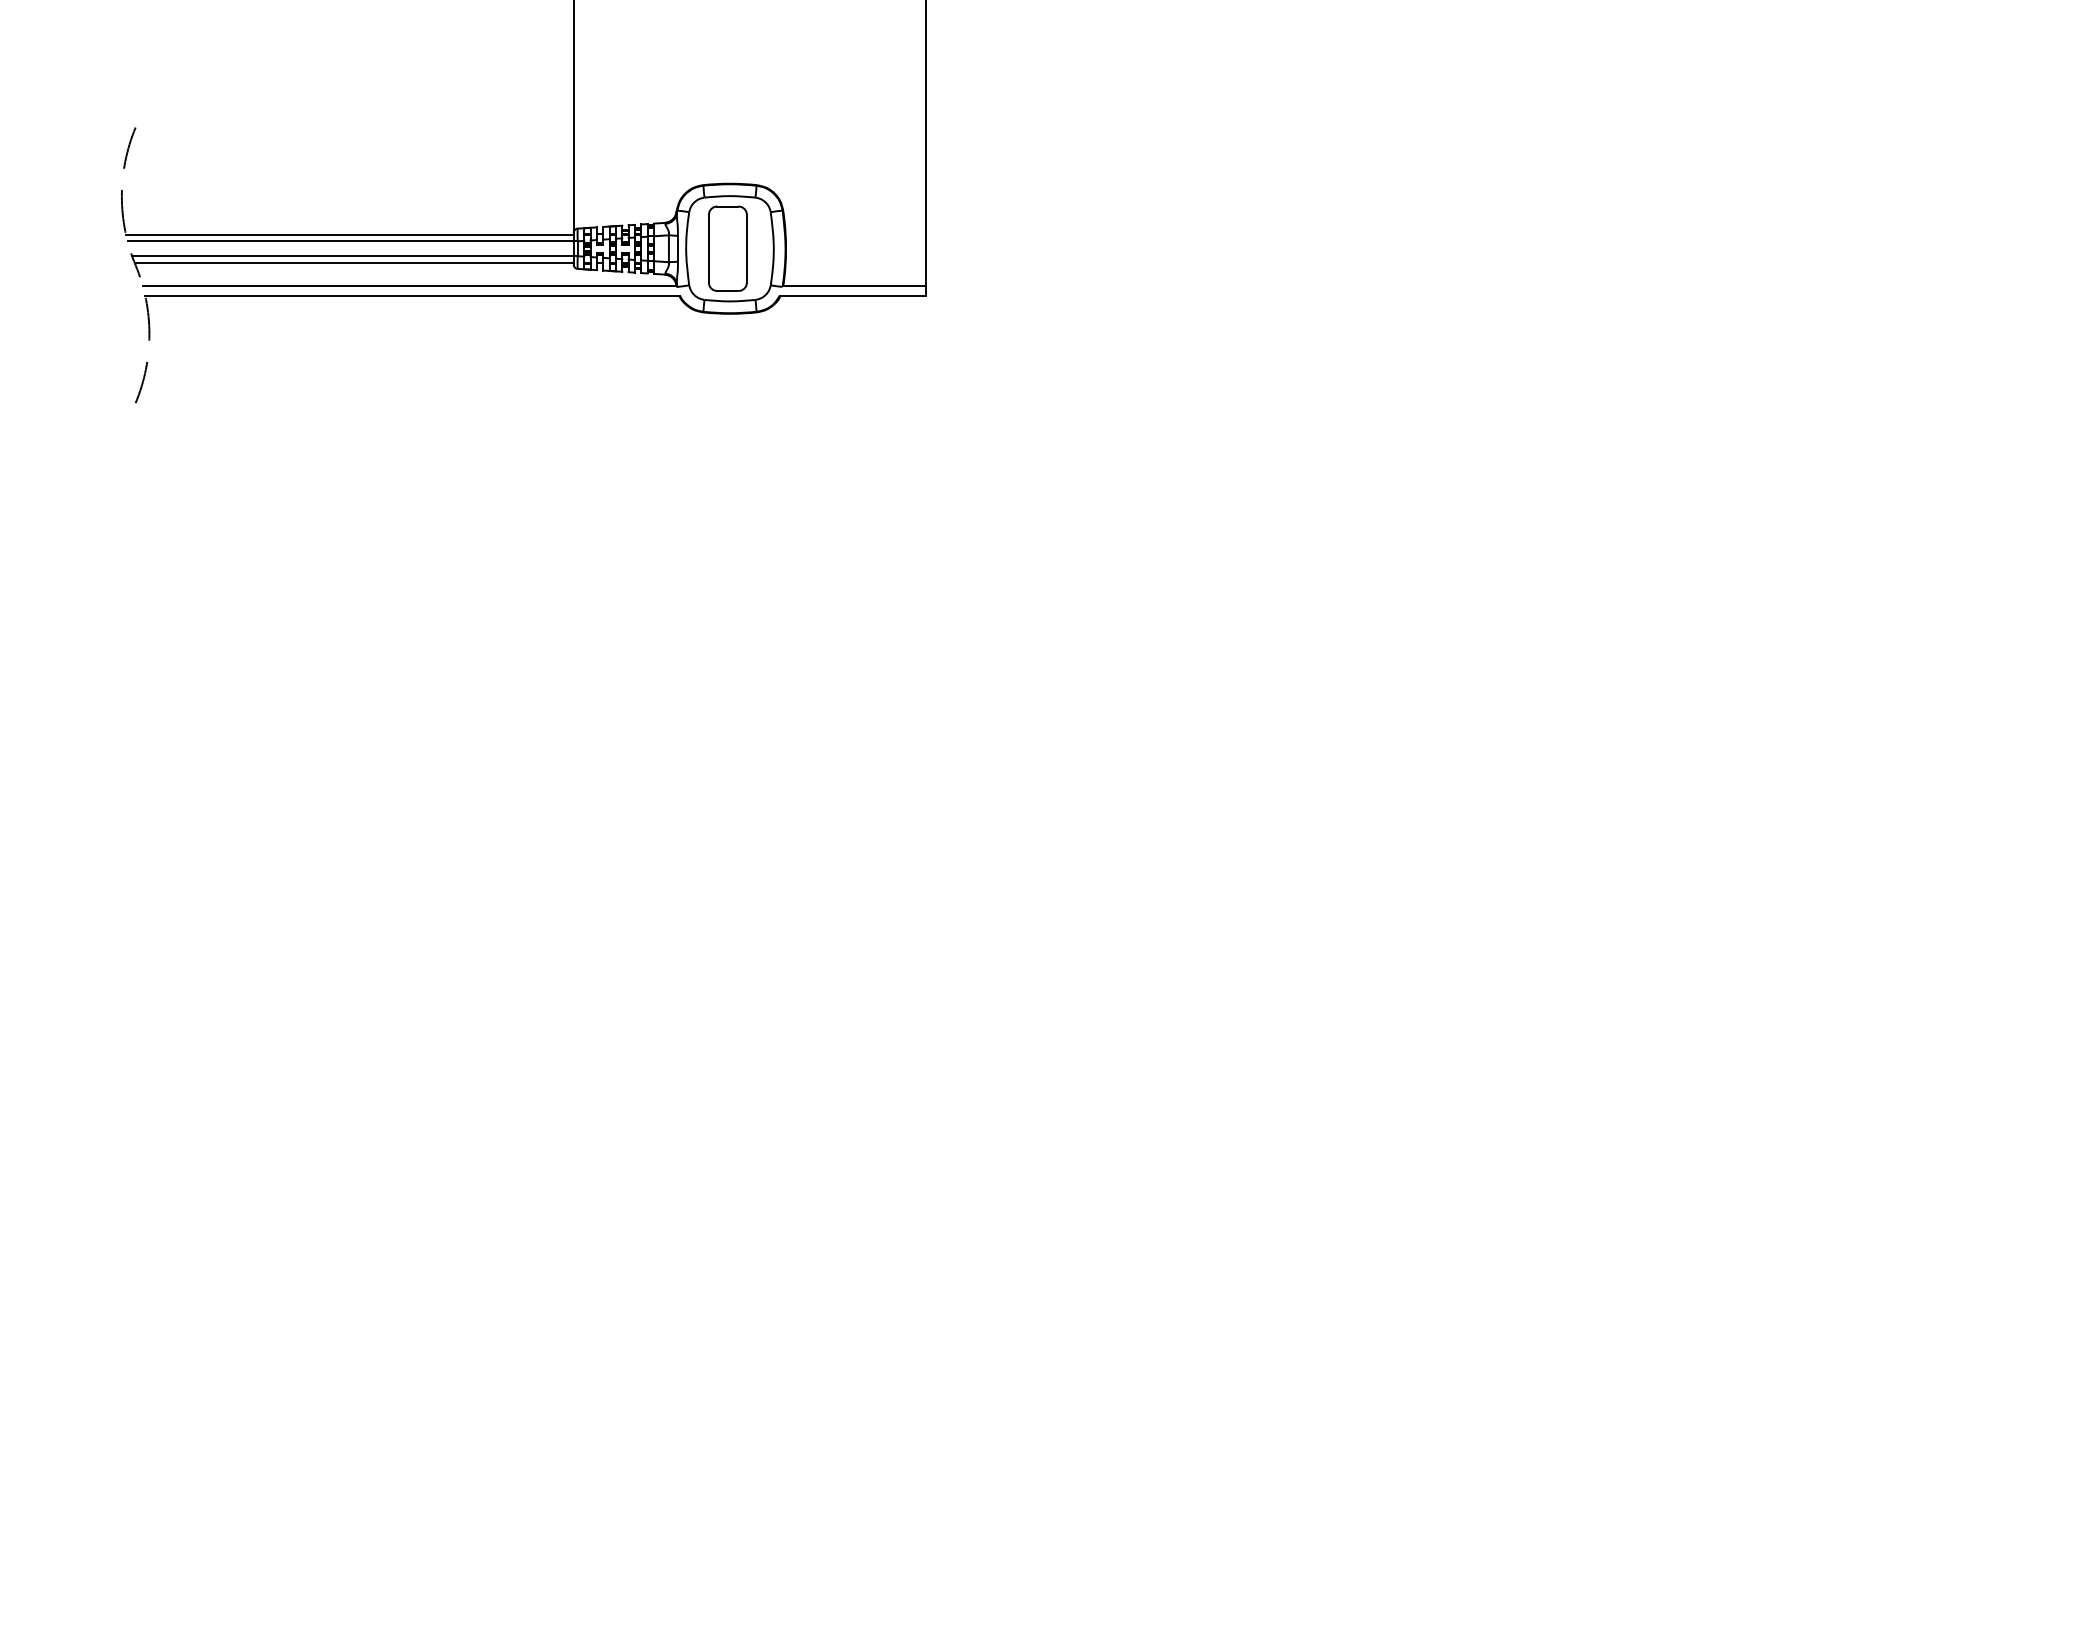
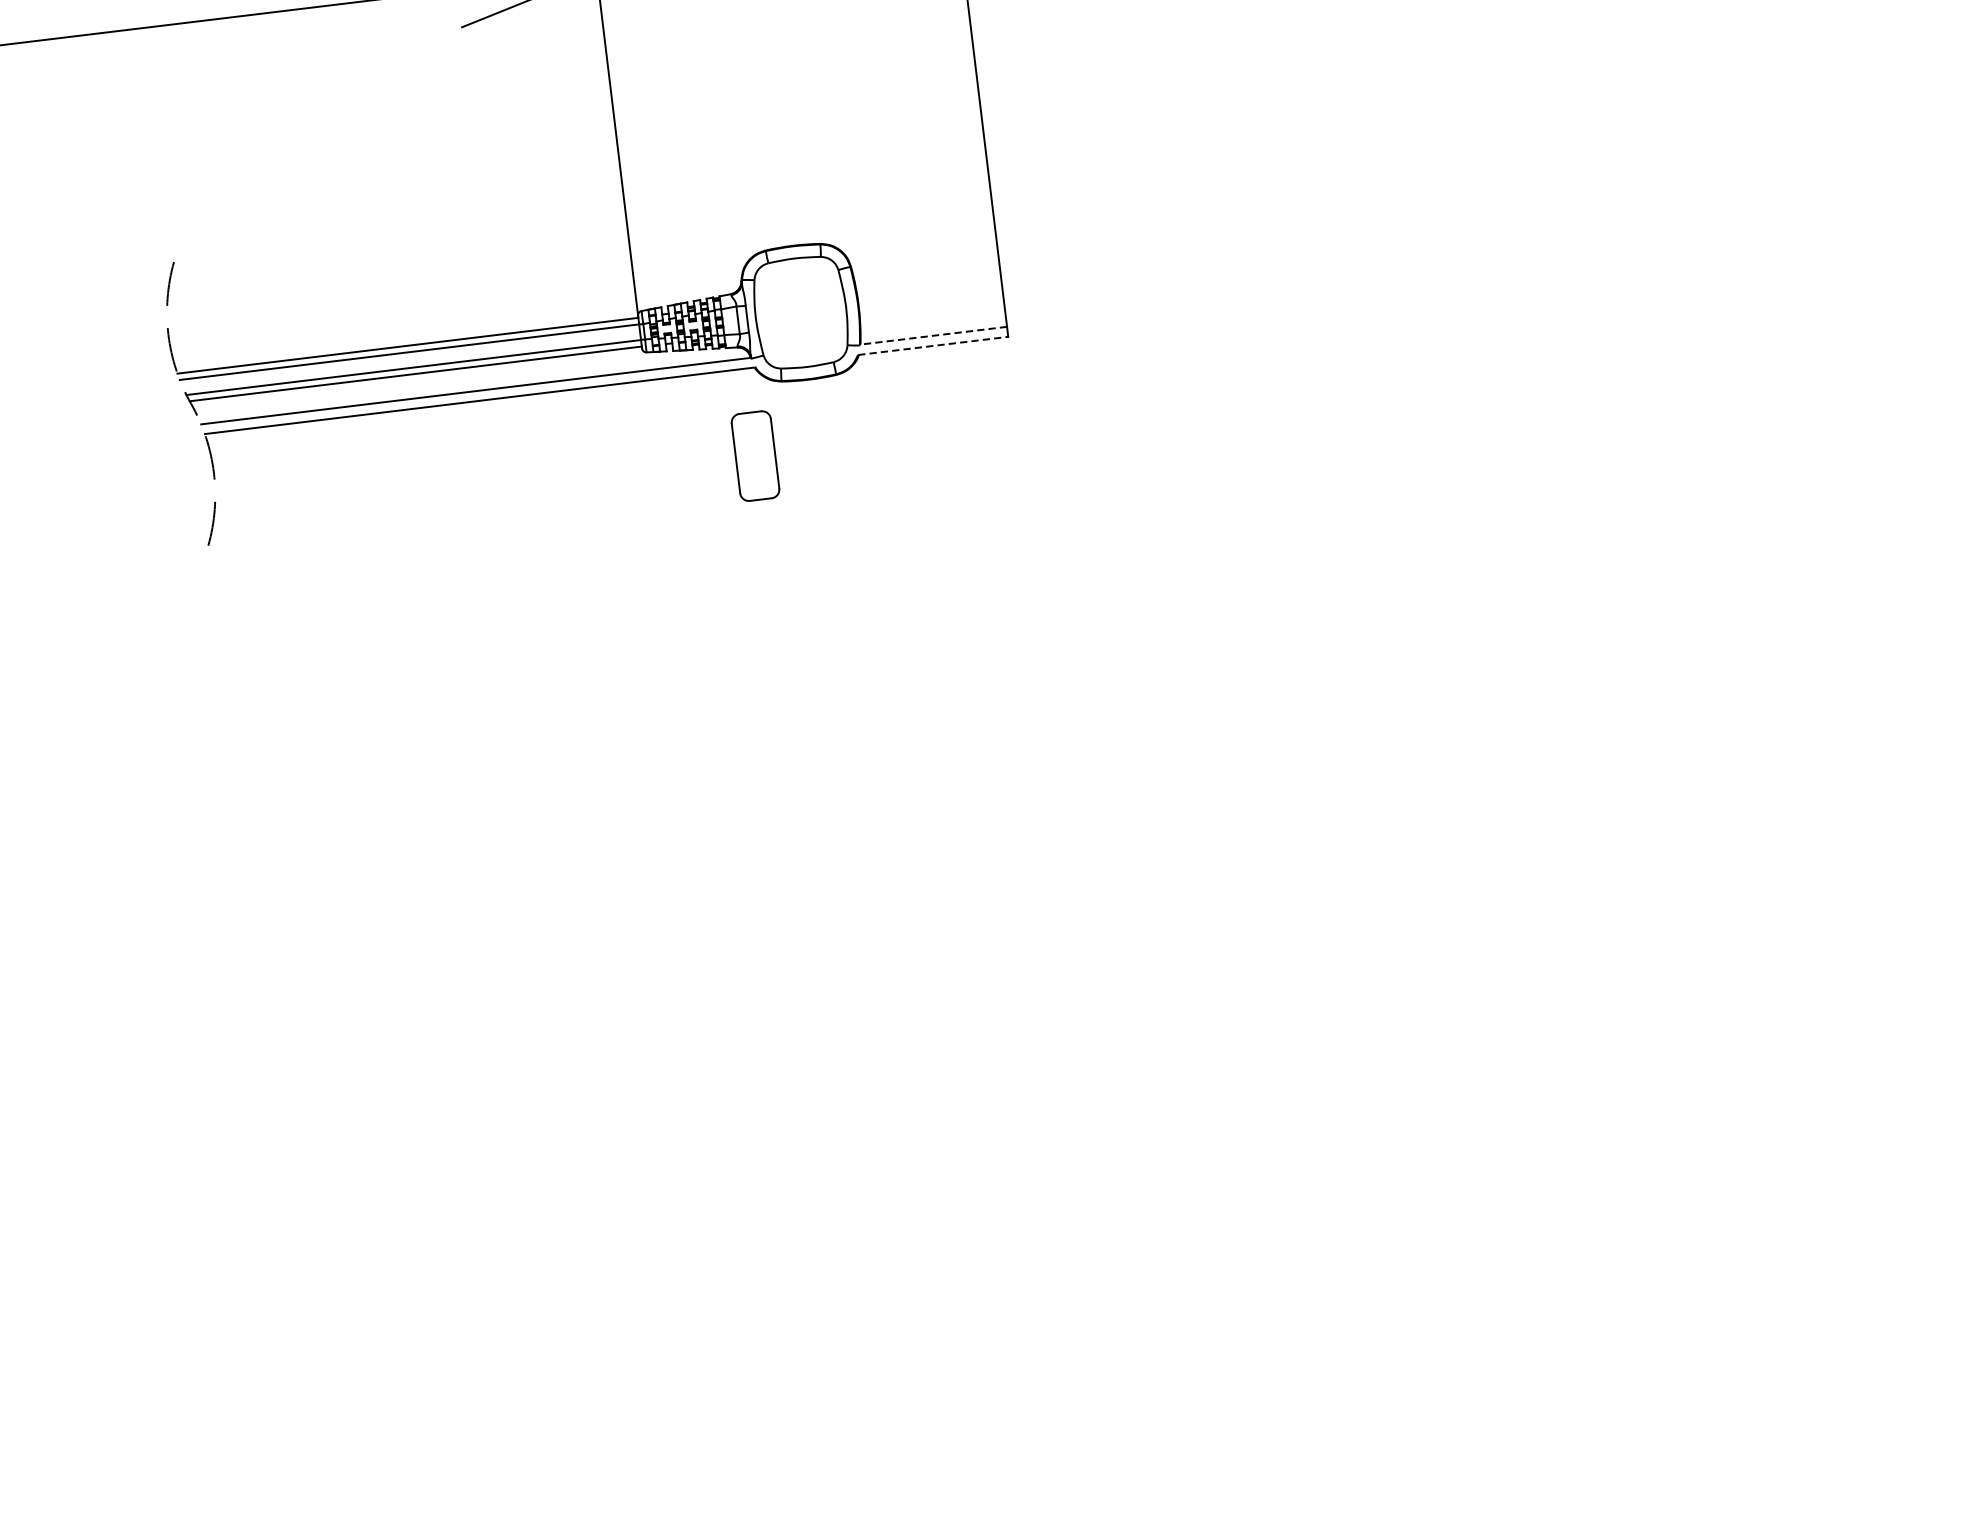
part: (727, 248) -> (755, 455), moved
line: (853, 286) -> (932, 336), solid -> dashed
line: (852, 295) -> (932, 345), solid -> dashed

